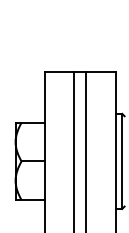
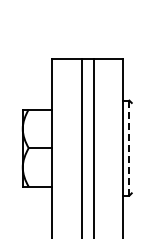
line: (122, 161) -> (129, 148), solid -> dashed

